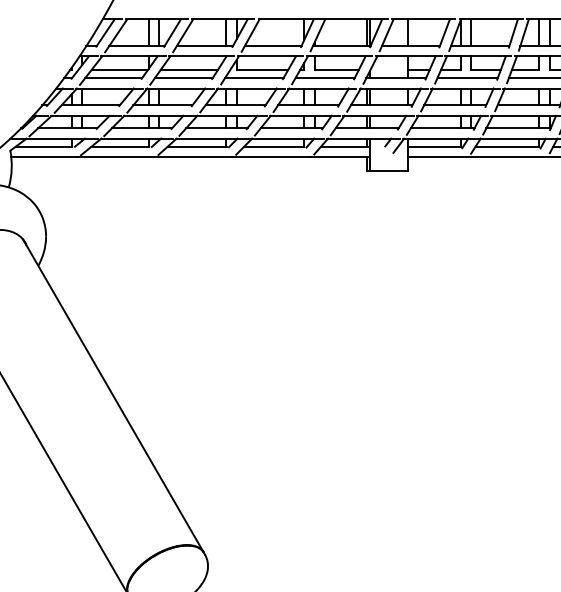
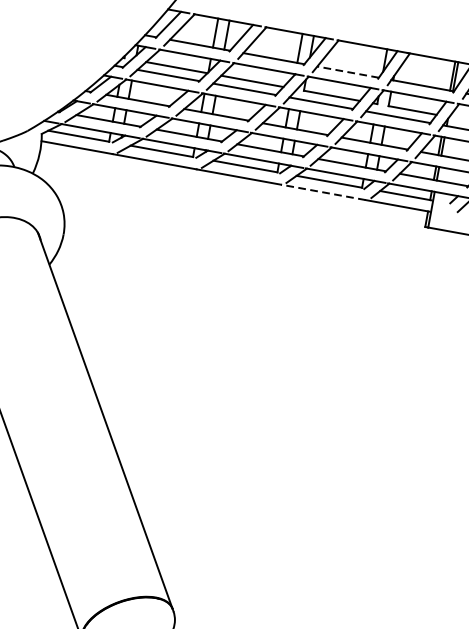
line: (272, 46) -> (347, 72), solid -> dashed
line: (270, 157) -> (323, 192), solid -> dashed

